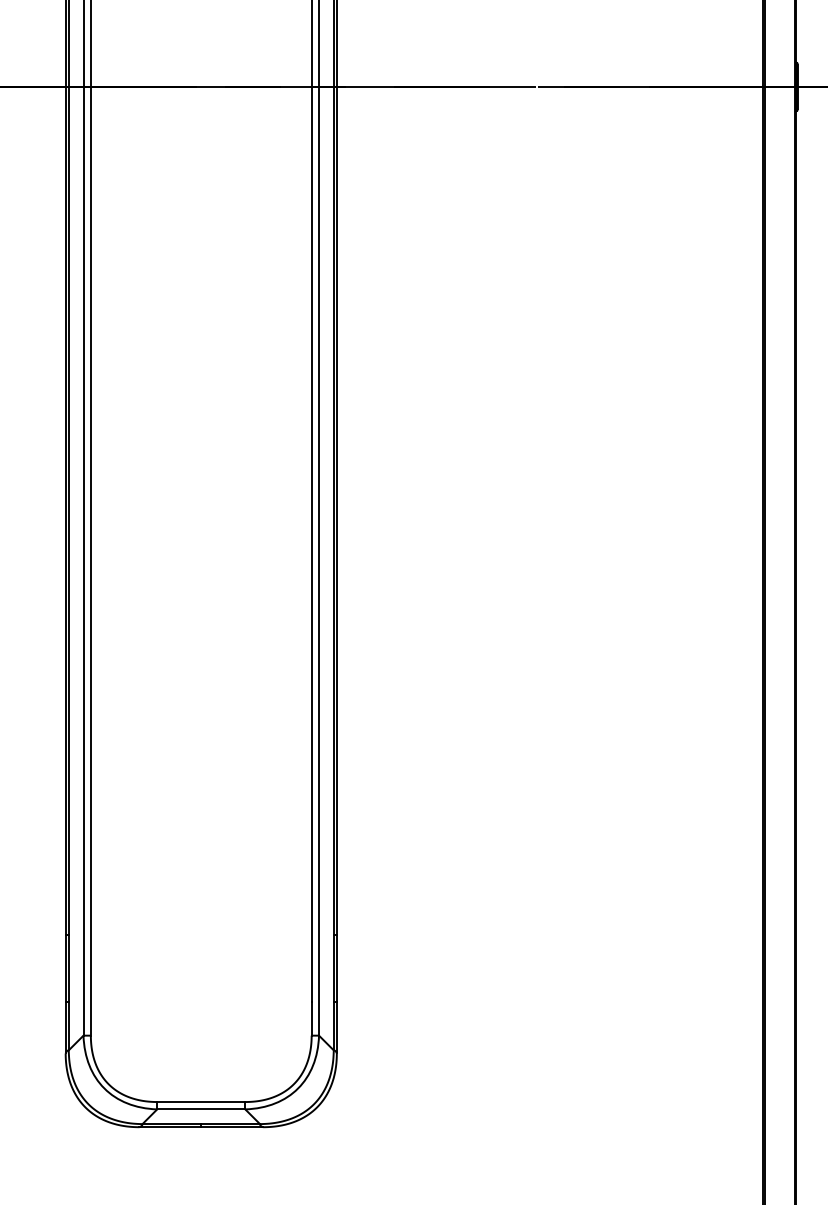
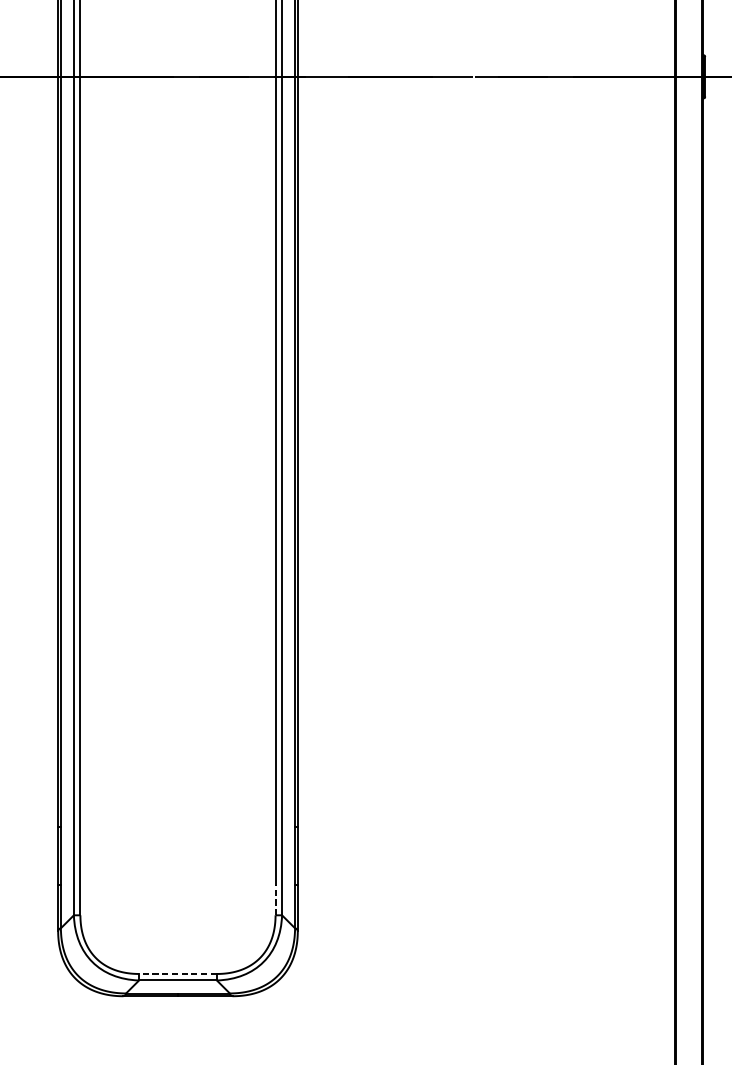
line: (311, 1018) -> (275, 900), solid -> dashed
line: (200, 1102) -> (177, 974), solid -> dashed

